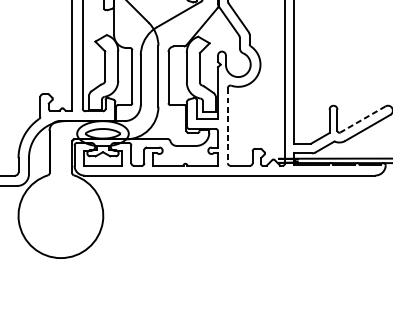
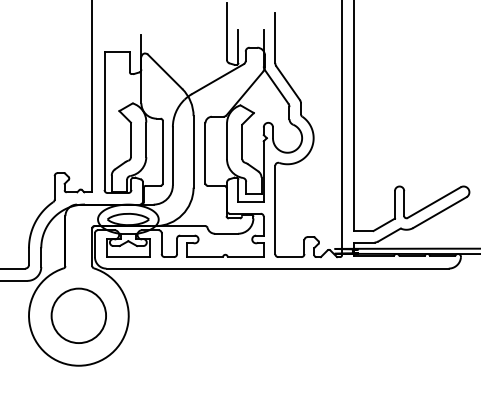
line: (363, 119) -> (434, 202), dashed -> solid
line: (228, 126) -> (275, 210), dashed -> solid
circle: (60, 215) -> (78, 315), added

